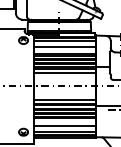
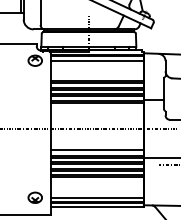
line: (65, 47) -> (97, 71), removed
line: (65, 72) -> (97, 108), removed
line: (65, 125) -> (97, 187), removed

